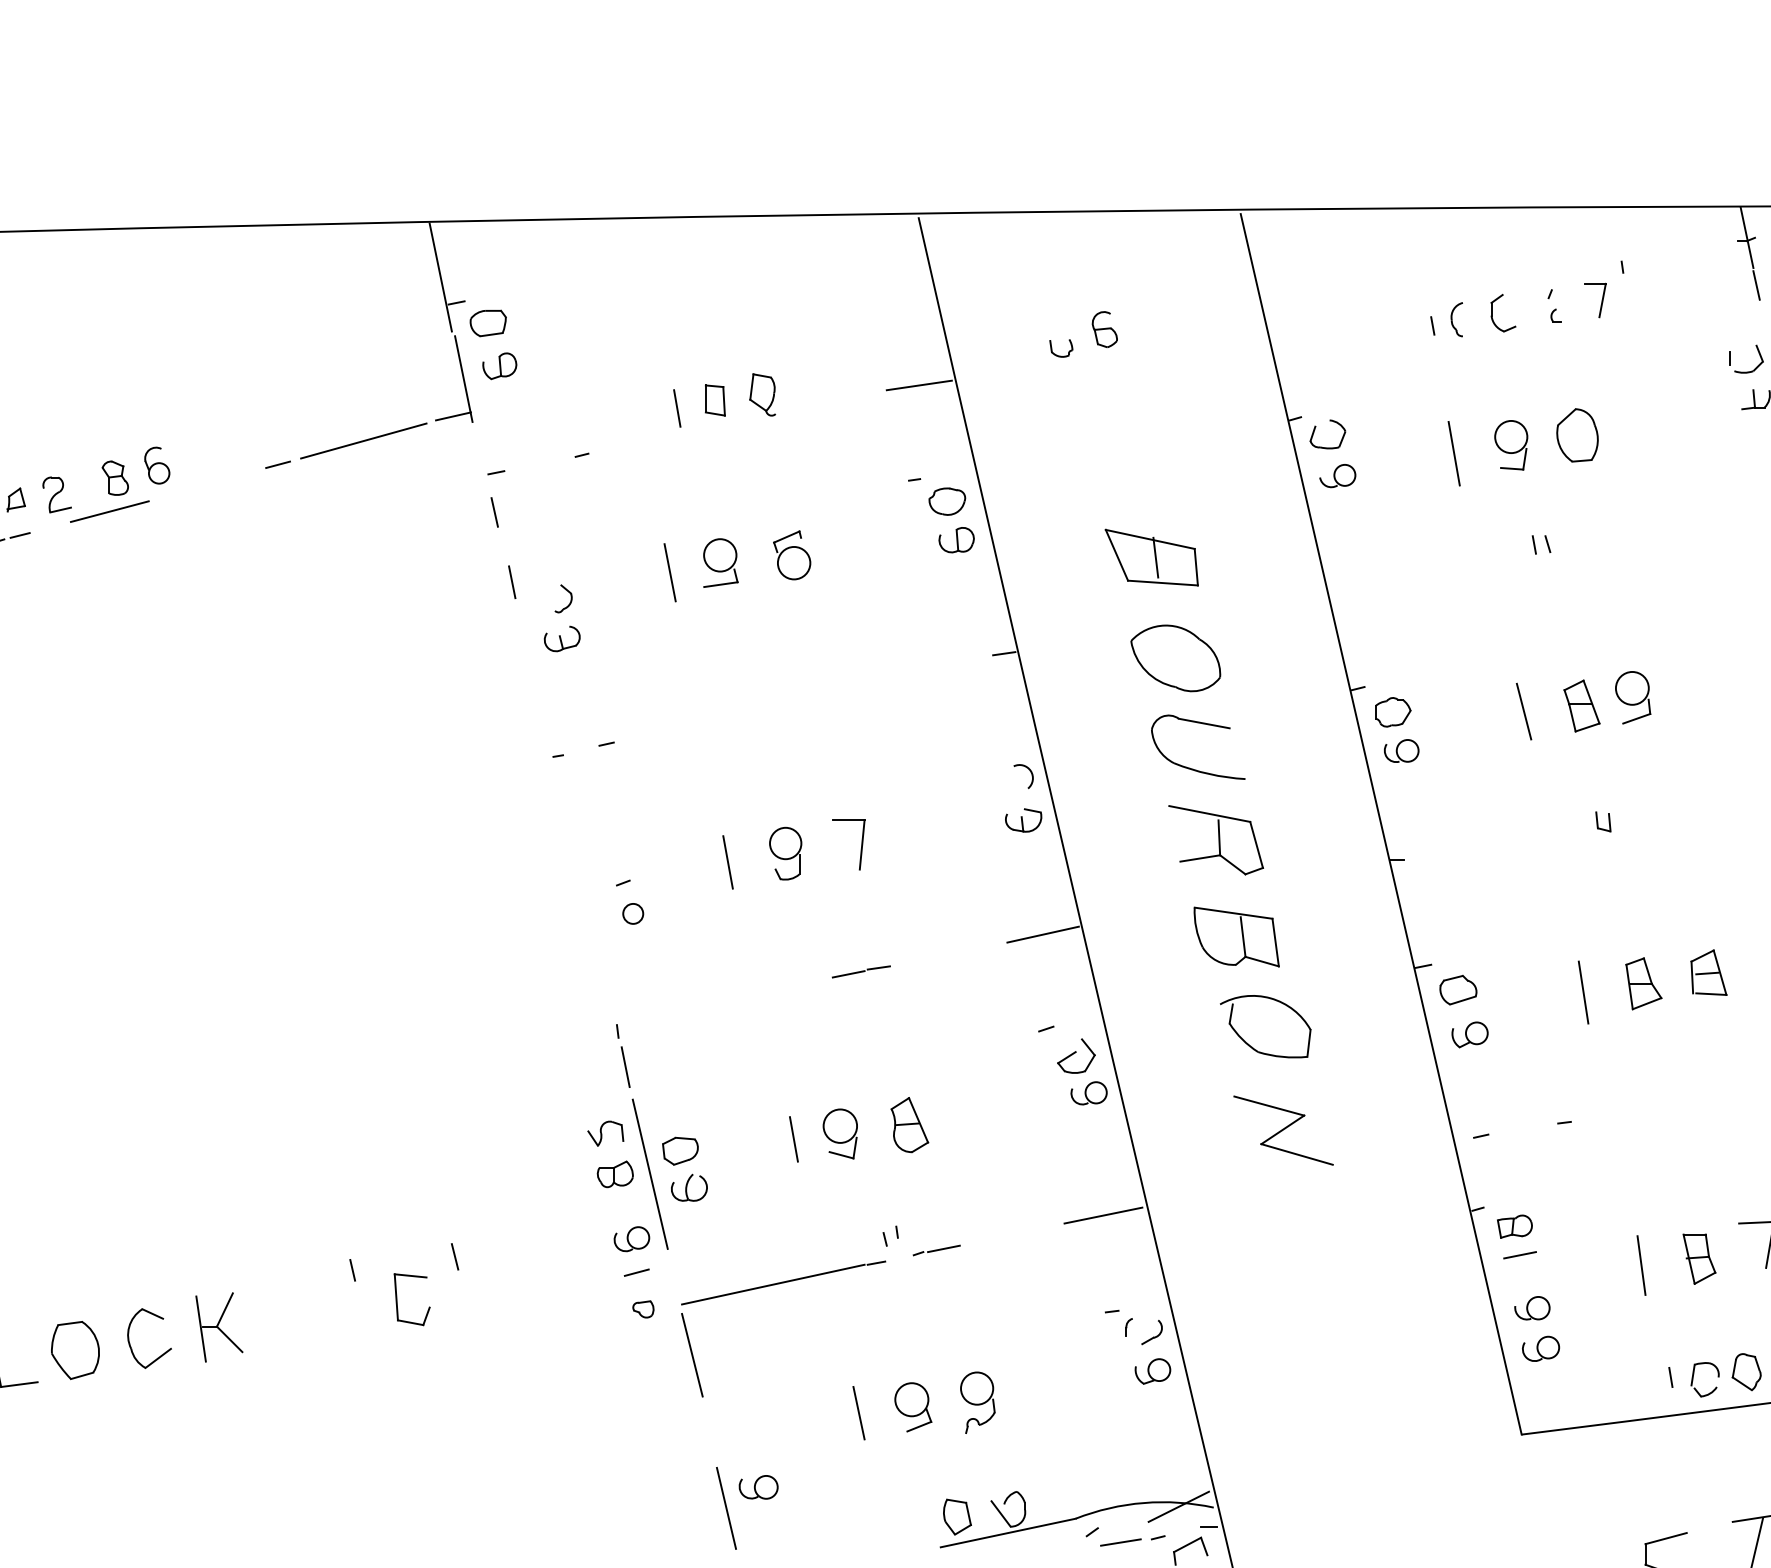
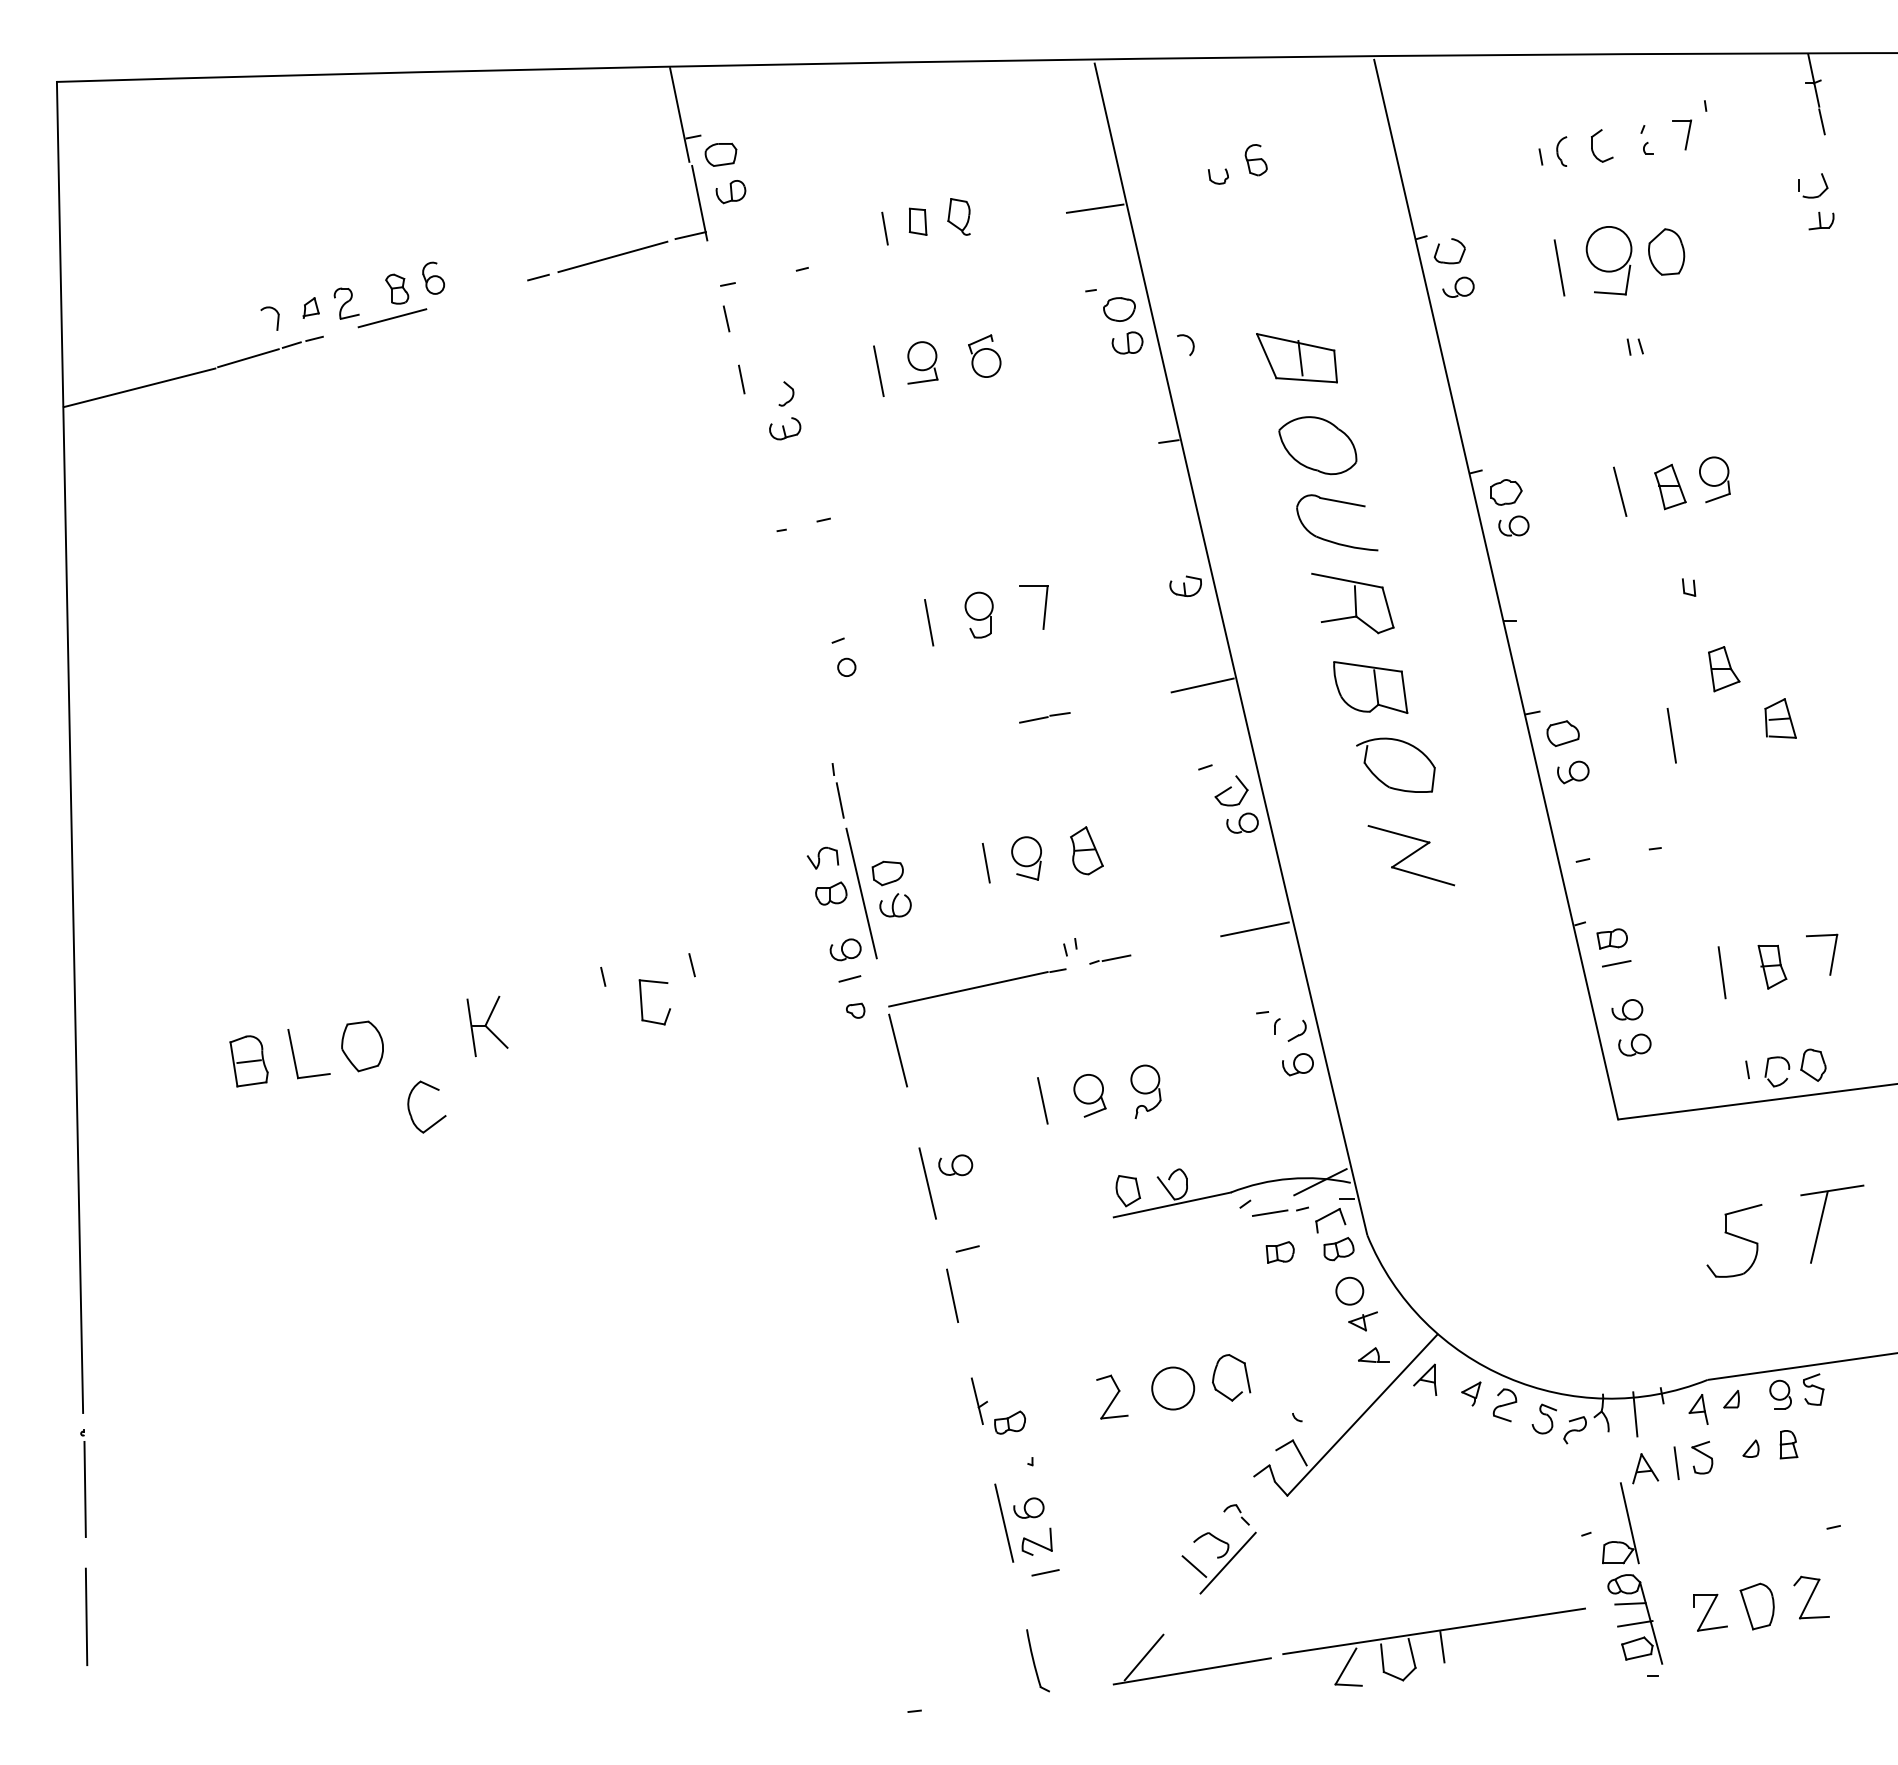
part: (1510, 445) -> (1608, 260), size x1.6
arc: (1031, 776) -> (1192, 345), moved
part: (1644, 984) -> (1724, 669), moved
part: (130, 1343) -> (410, 1111), moved

